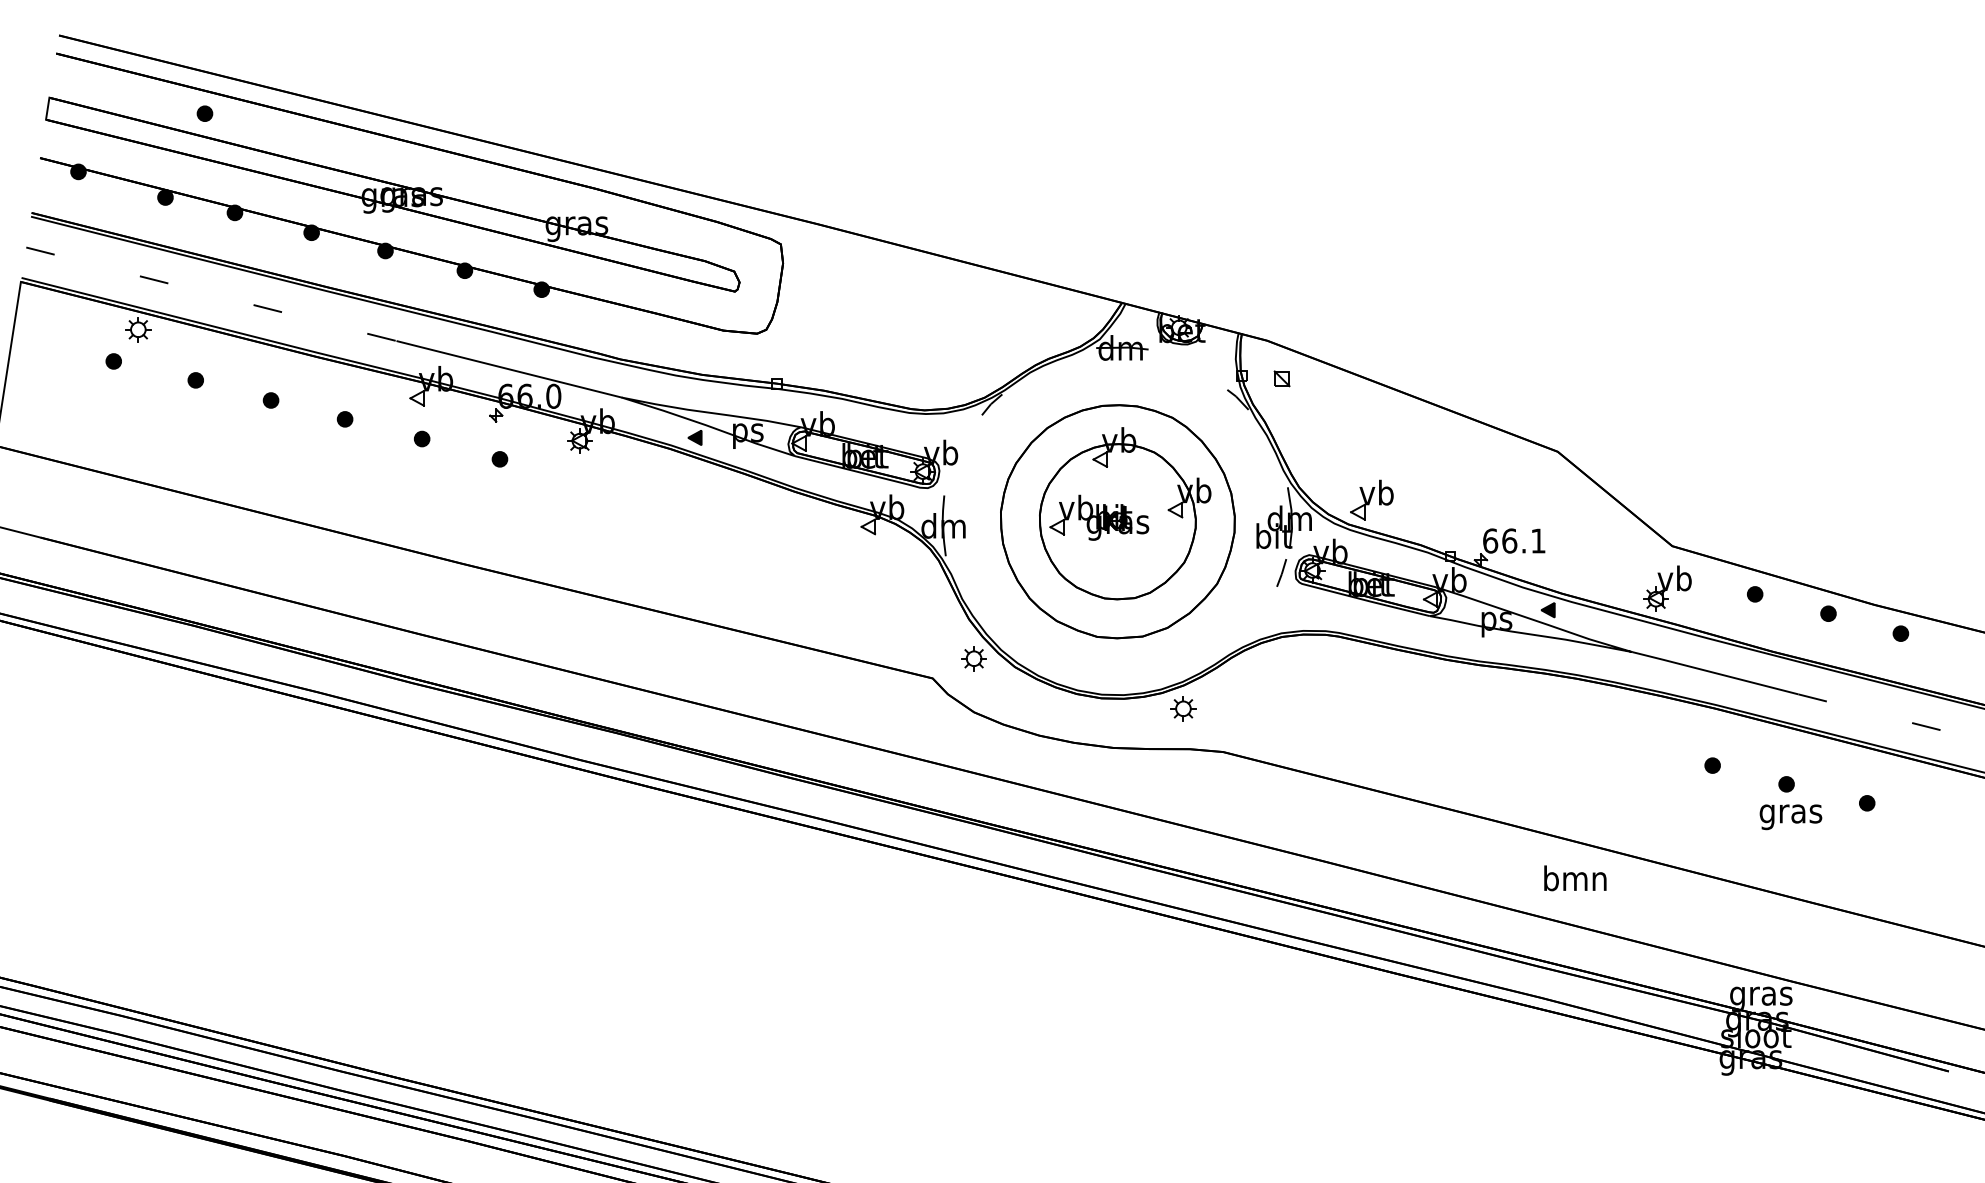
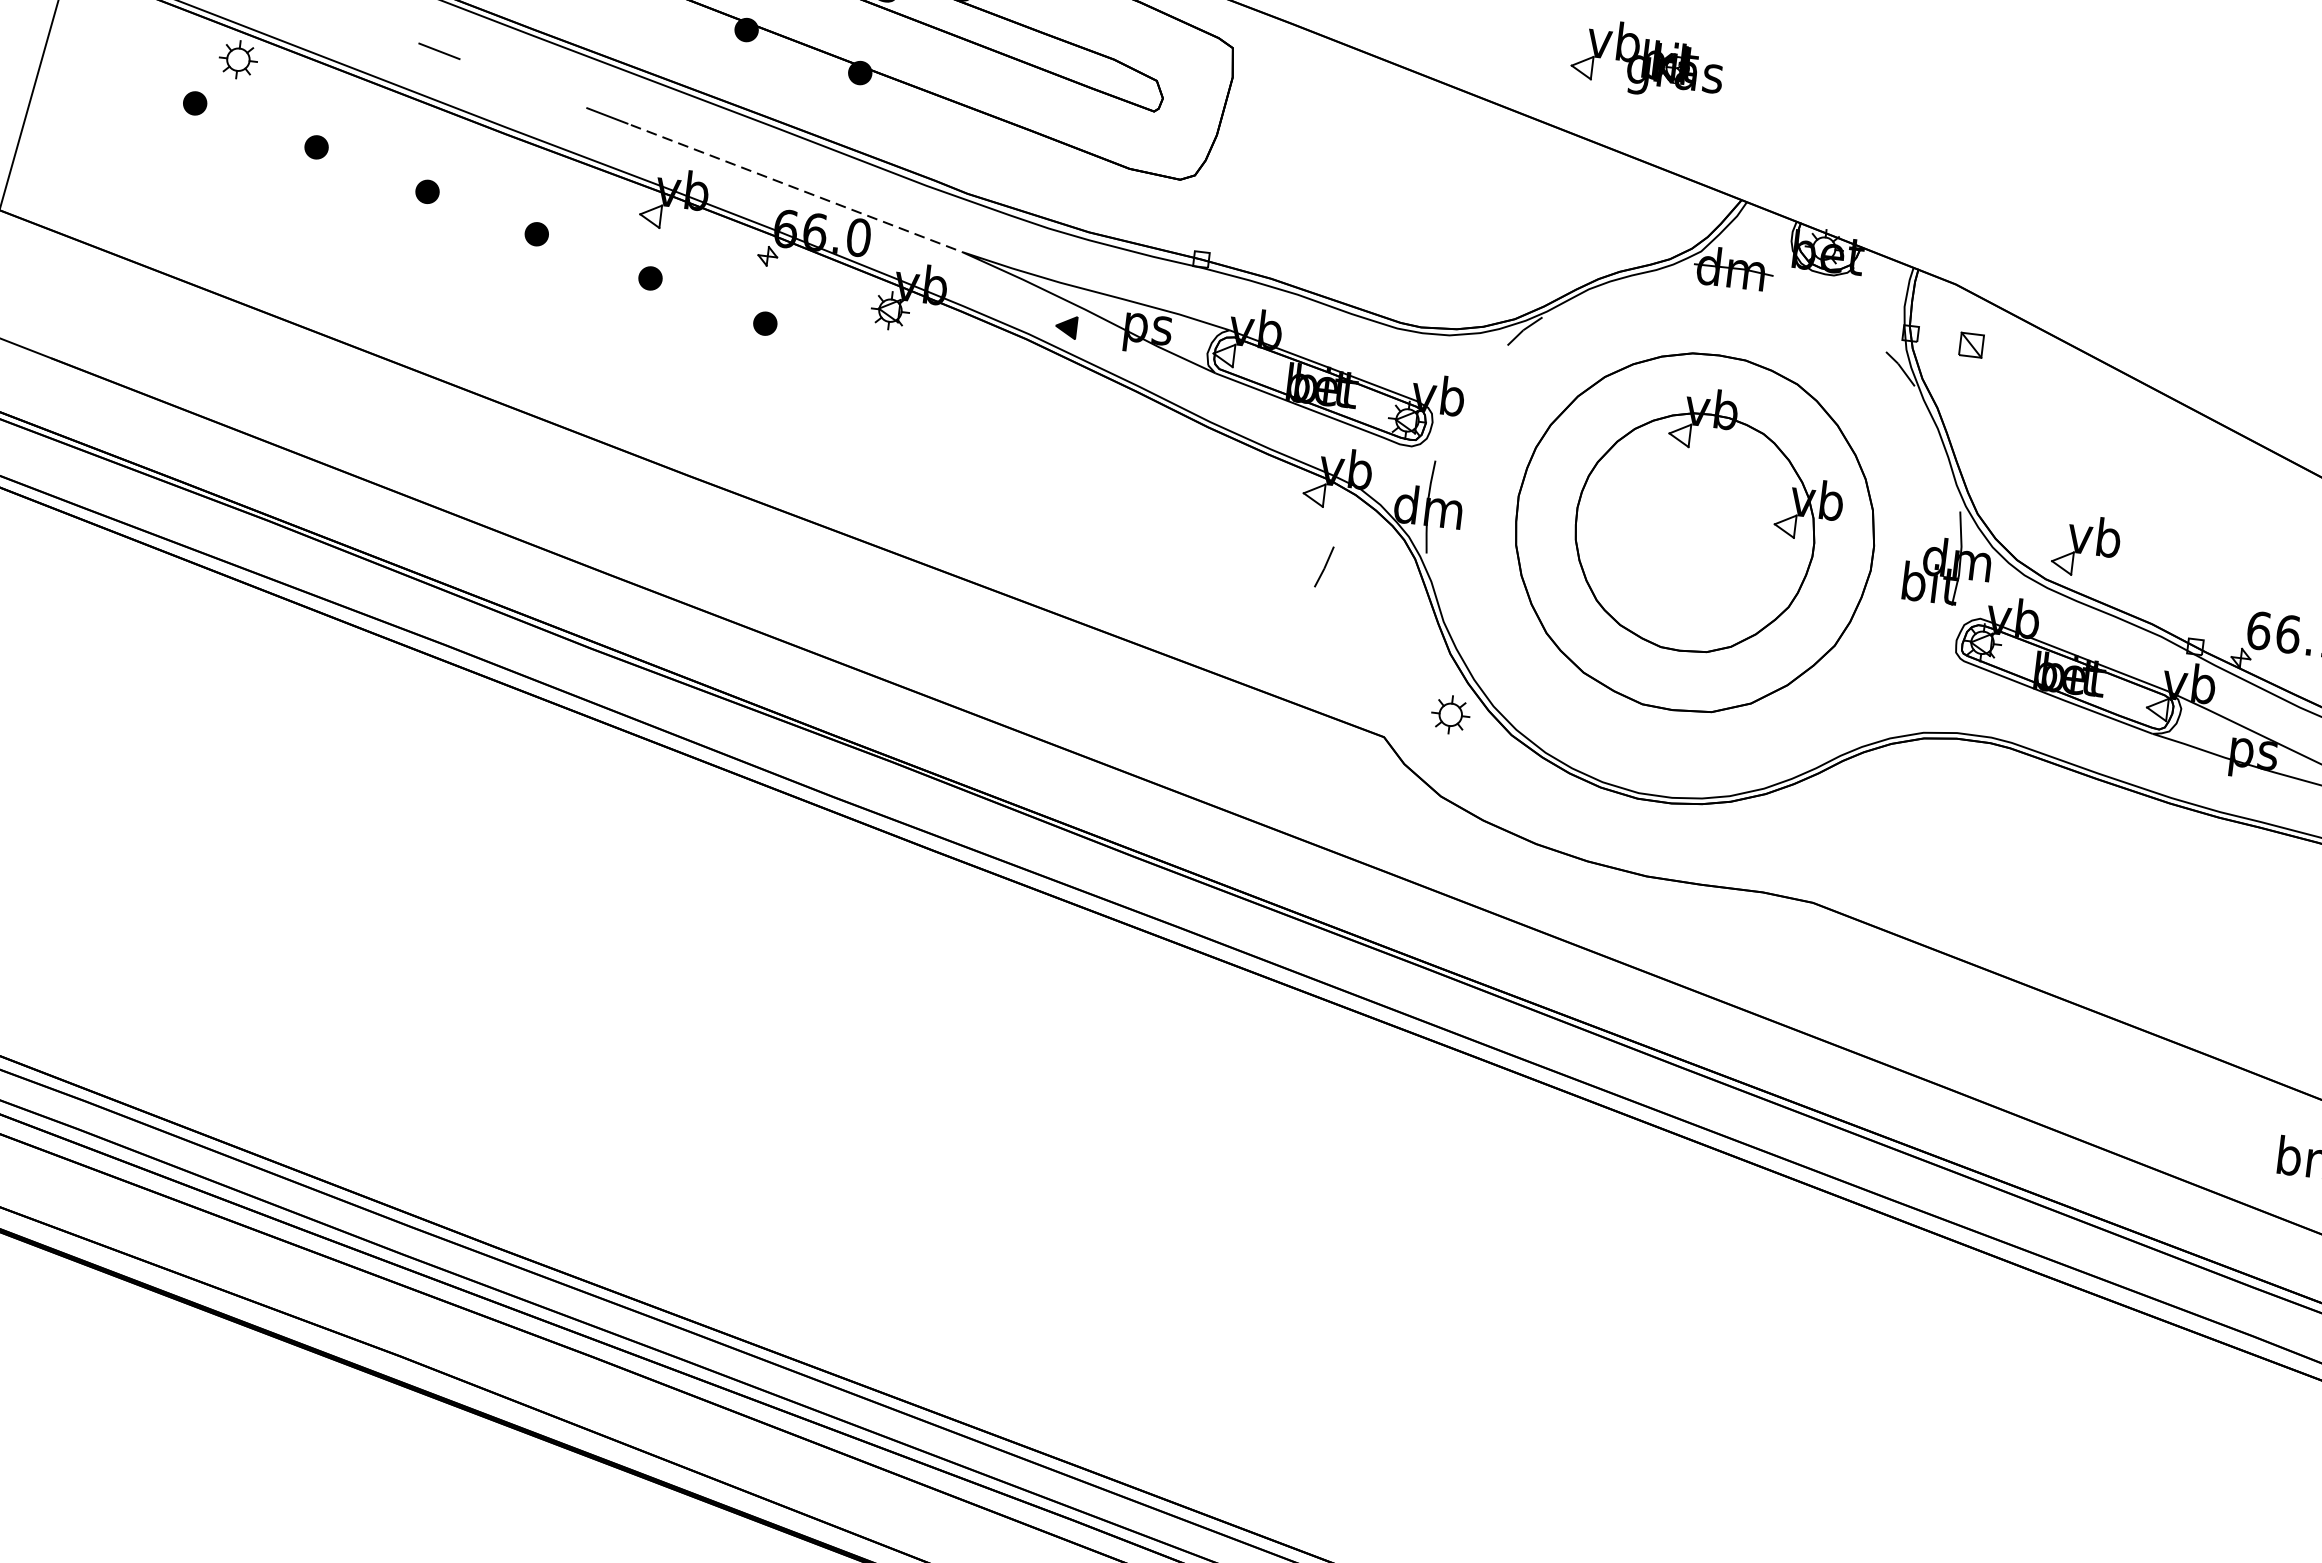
line: (509, 369) -> (796, 188), solid -> dashed
part: (1099, 517) -> (1648, 59), moved
line: (1281, 572) -> (1324, 566), moved
part: (1183, 708) -> (1760, 829), removed

